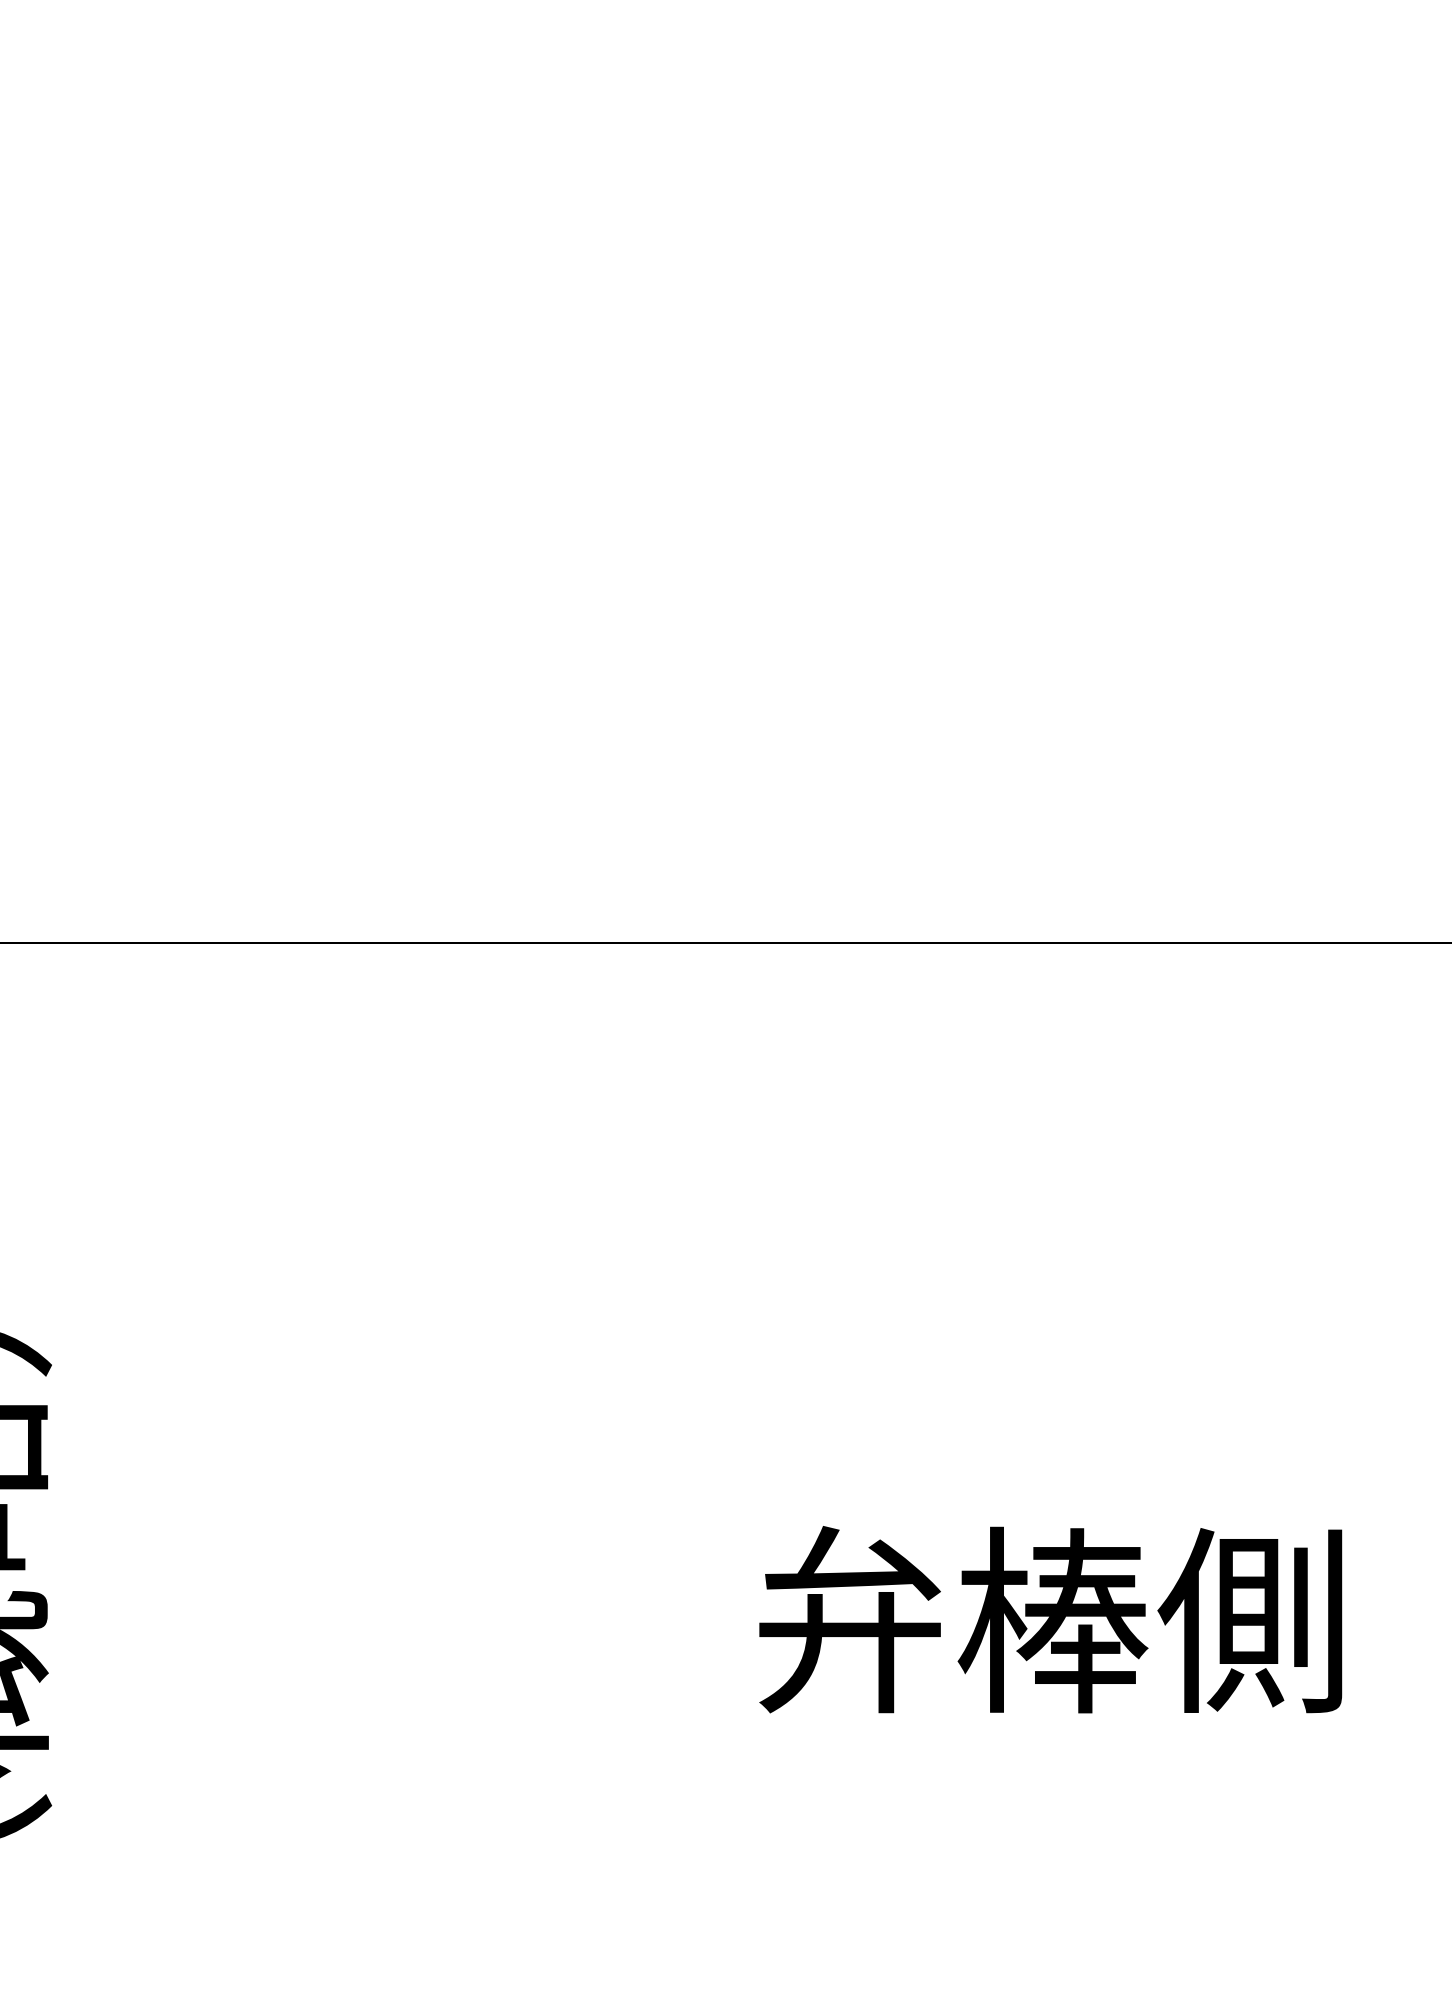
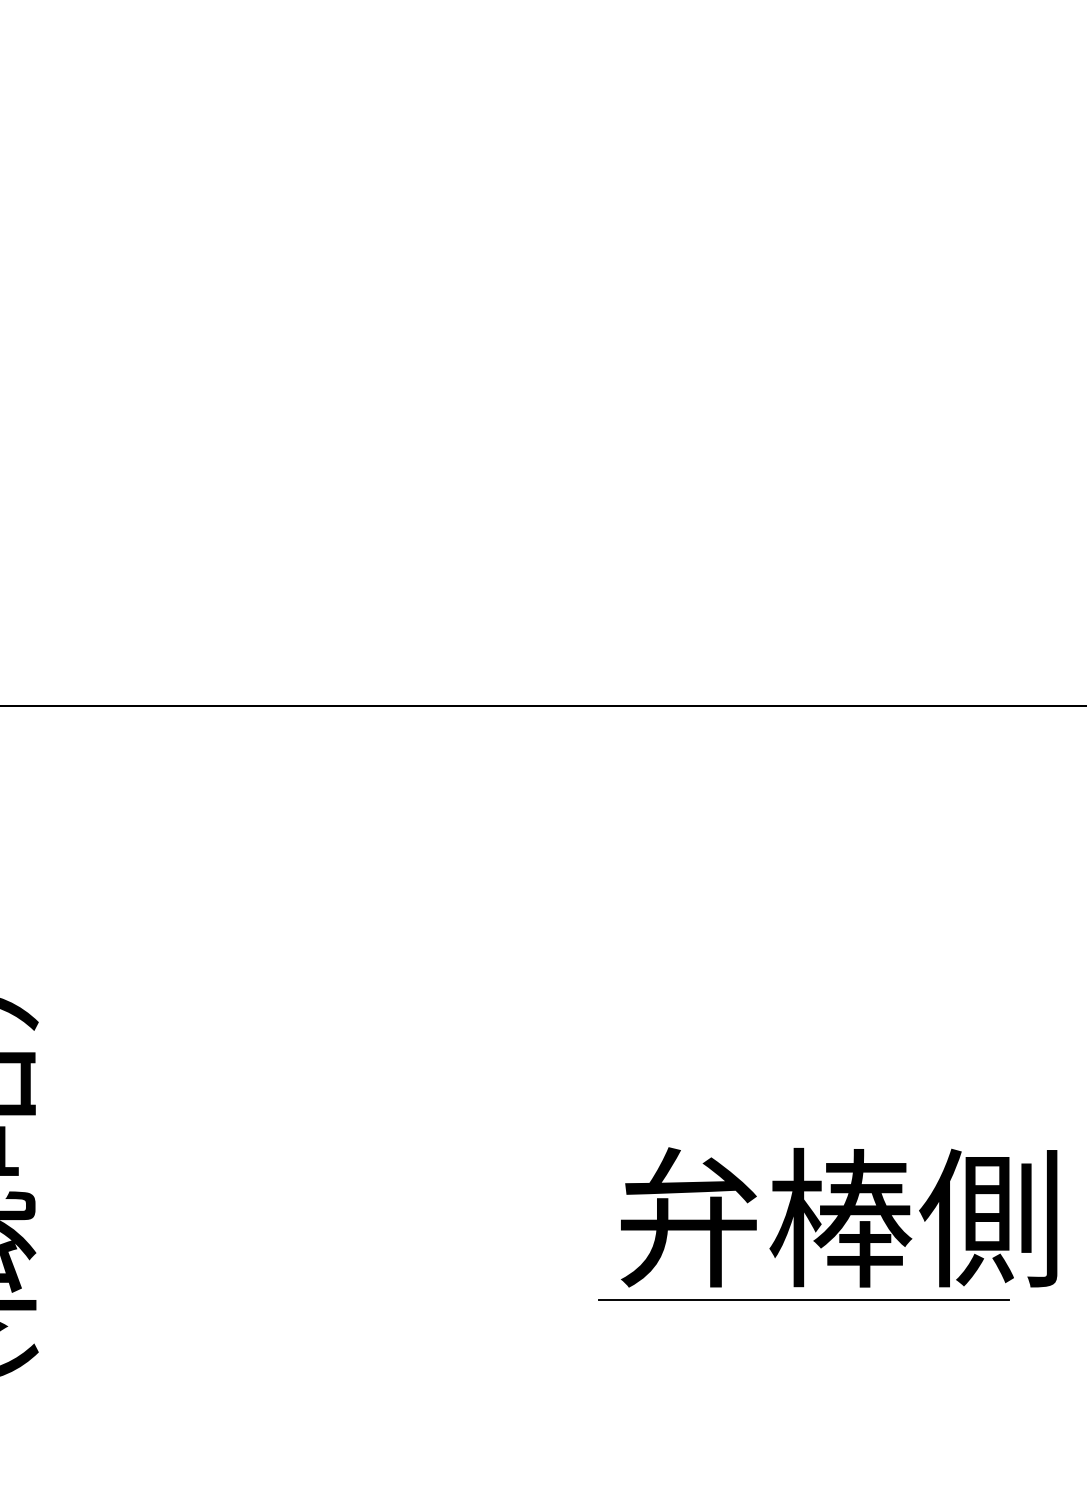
text: (1050, 1619) -> (838, 1217), moved
line: (1073, 1735) -> (803, 1299), added

